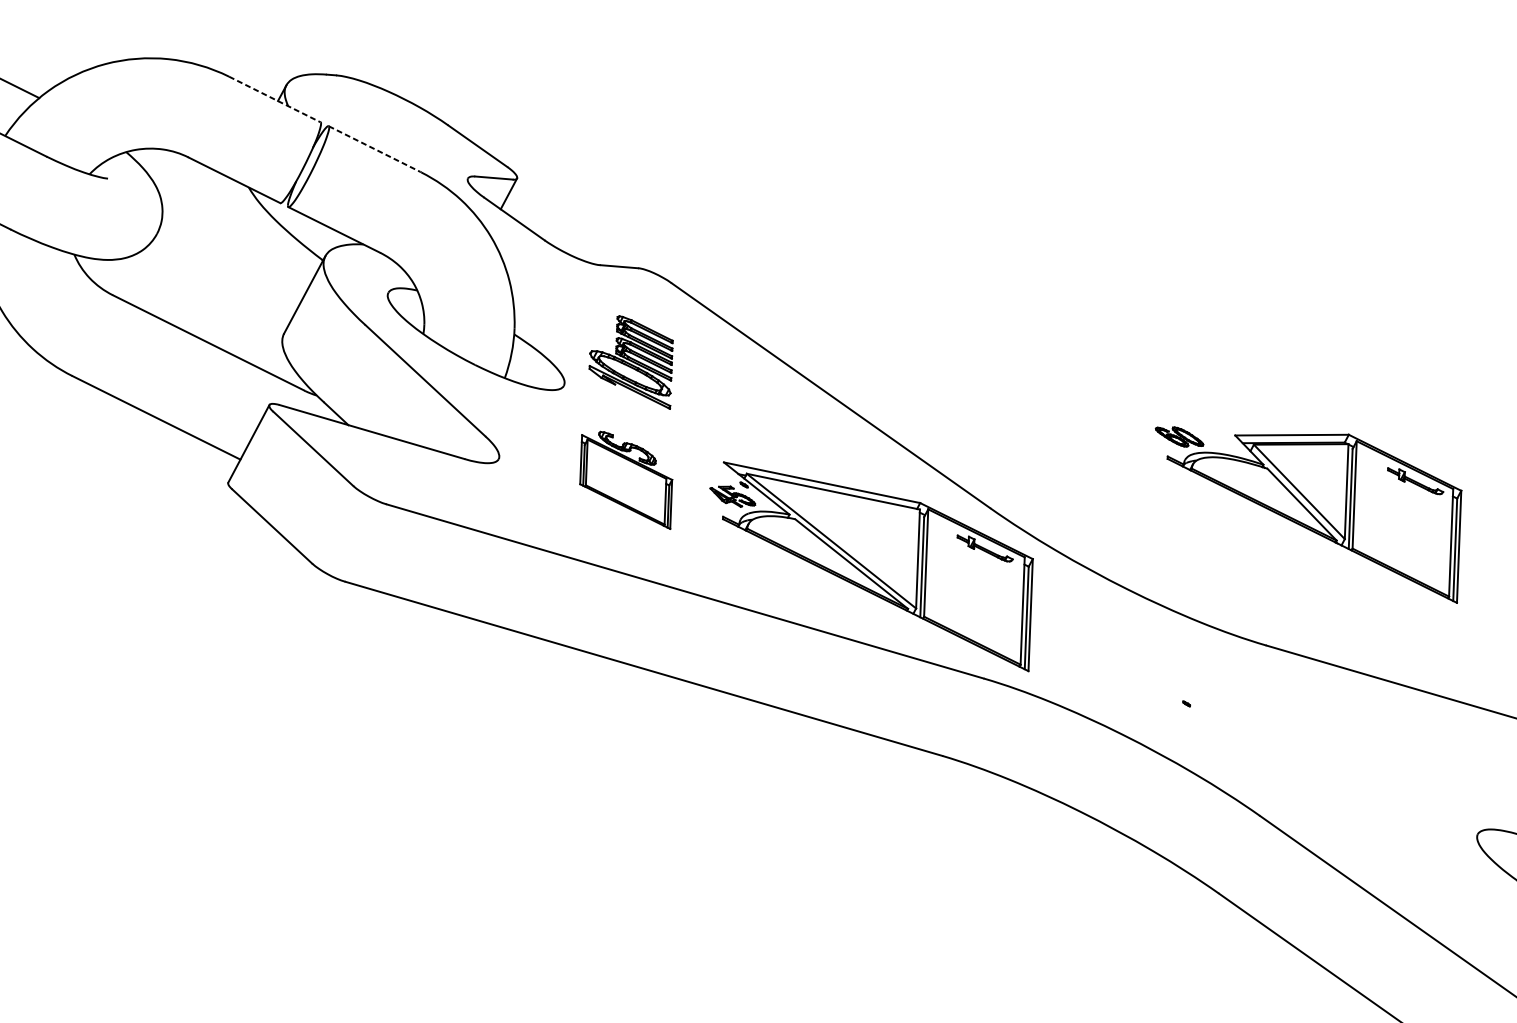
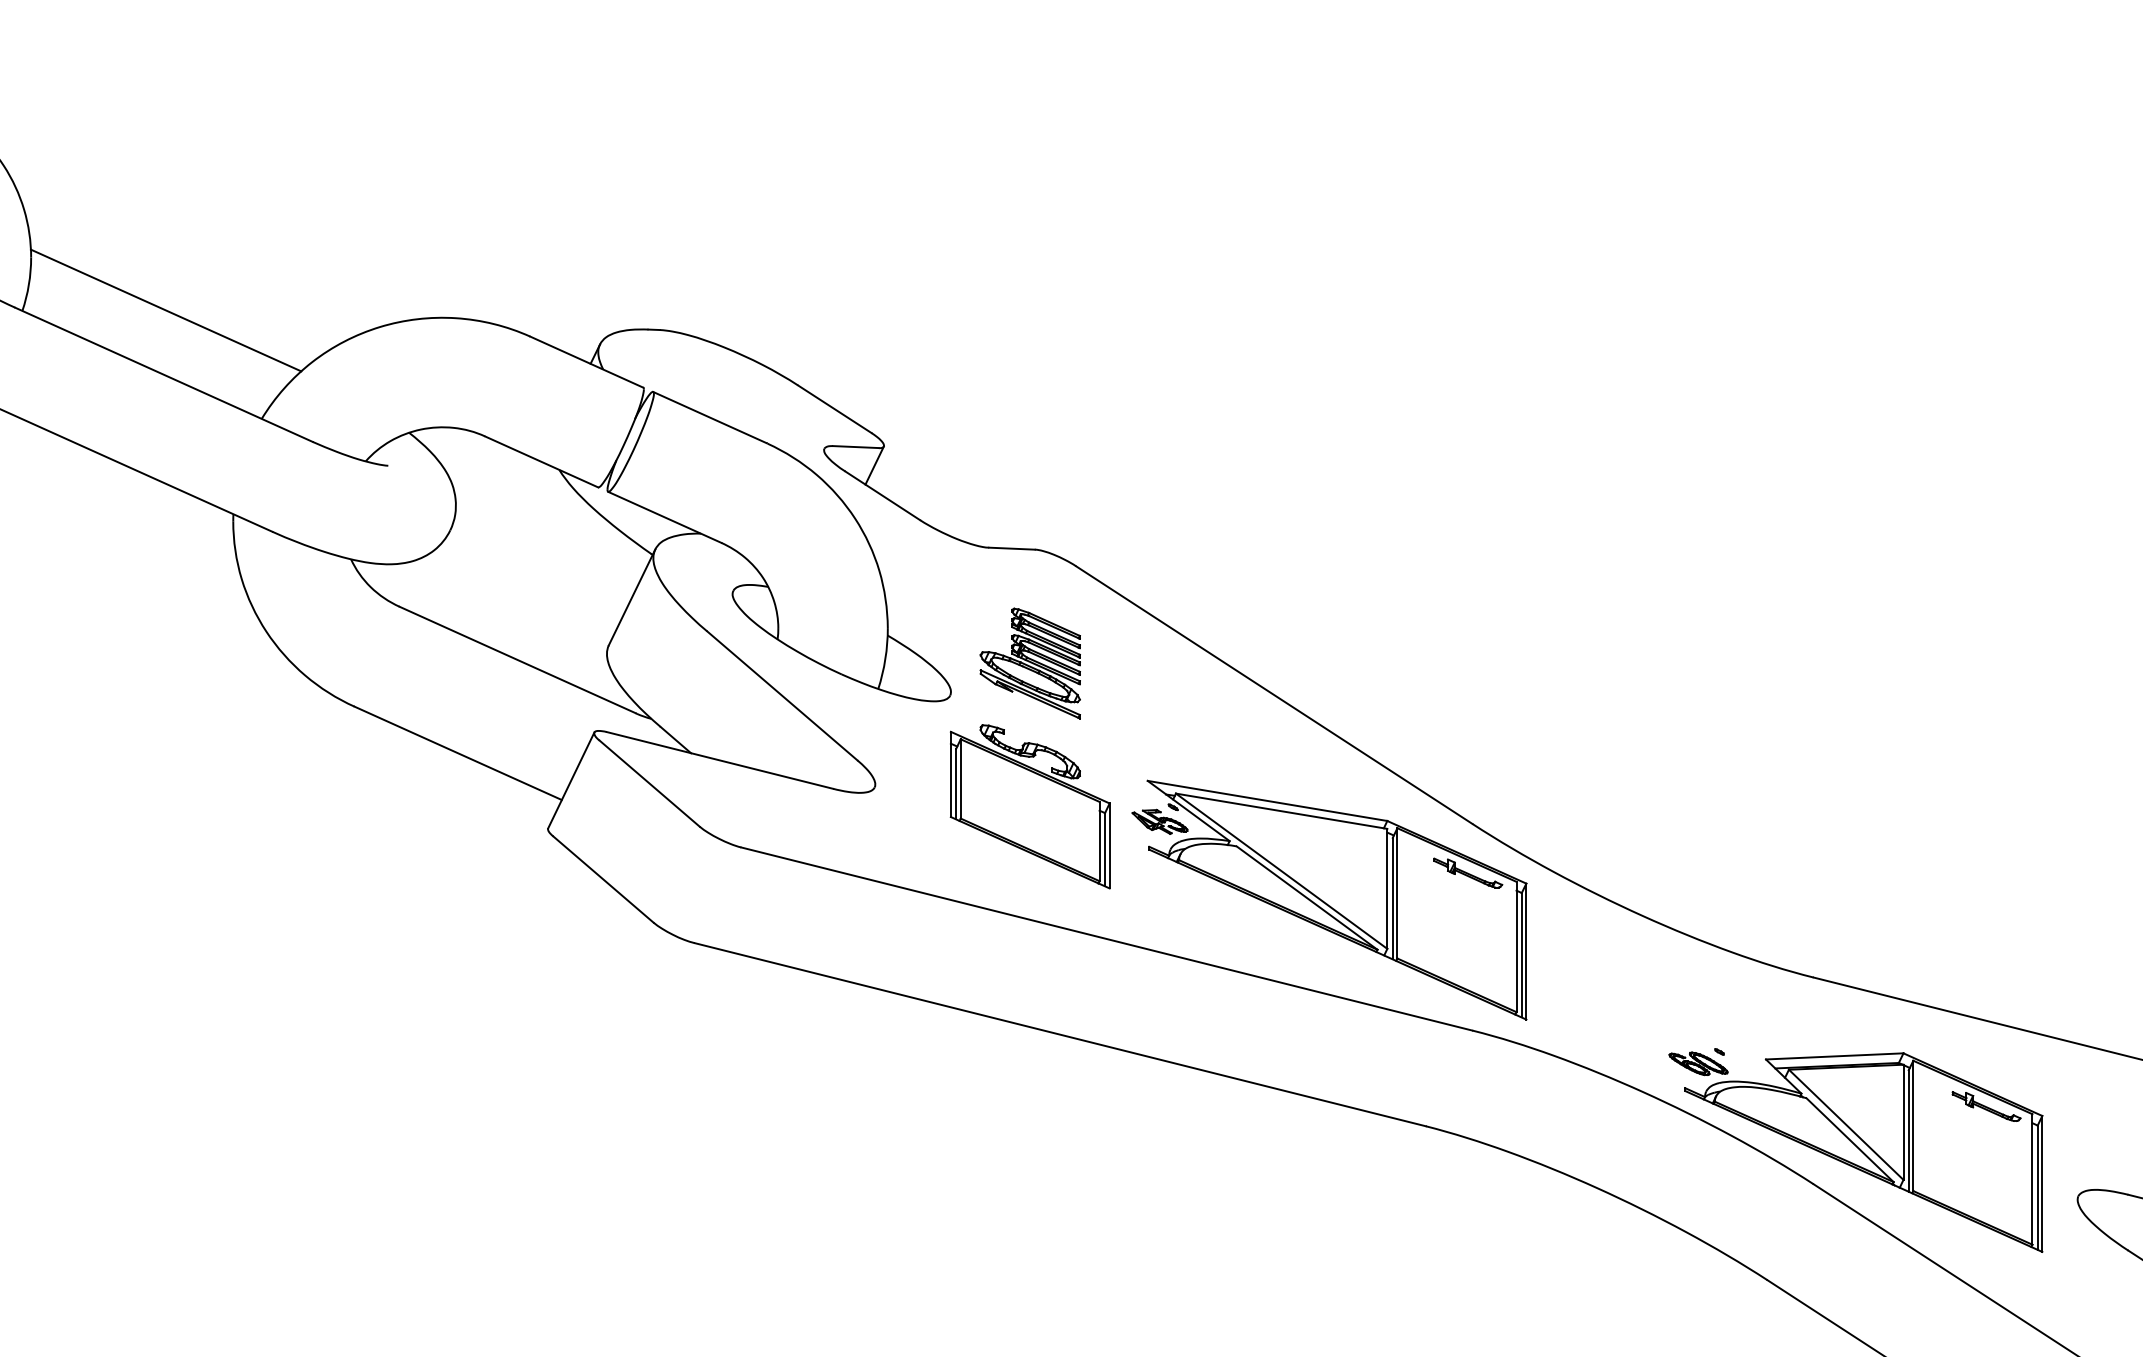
line: (274, 99) -> (586, 362), dashed -> solid
line: (374, 149) -> (709, 417), dashed -> solid
part: (625, 479) -> (1029, 806), size x1.43
part: (1306, 514) -> (1855, 1151), moved

